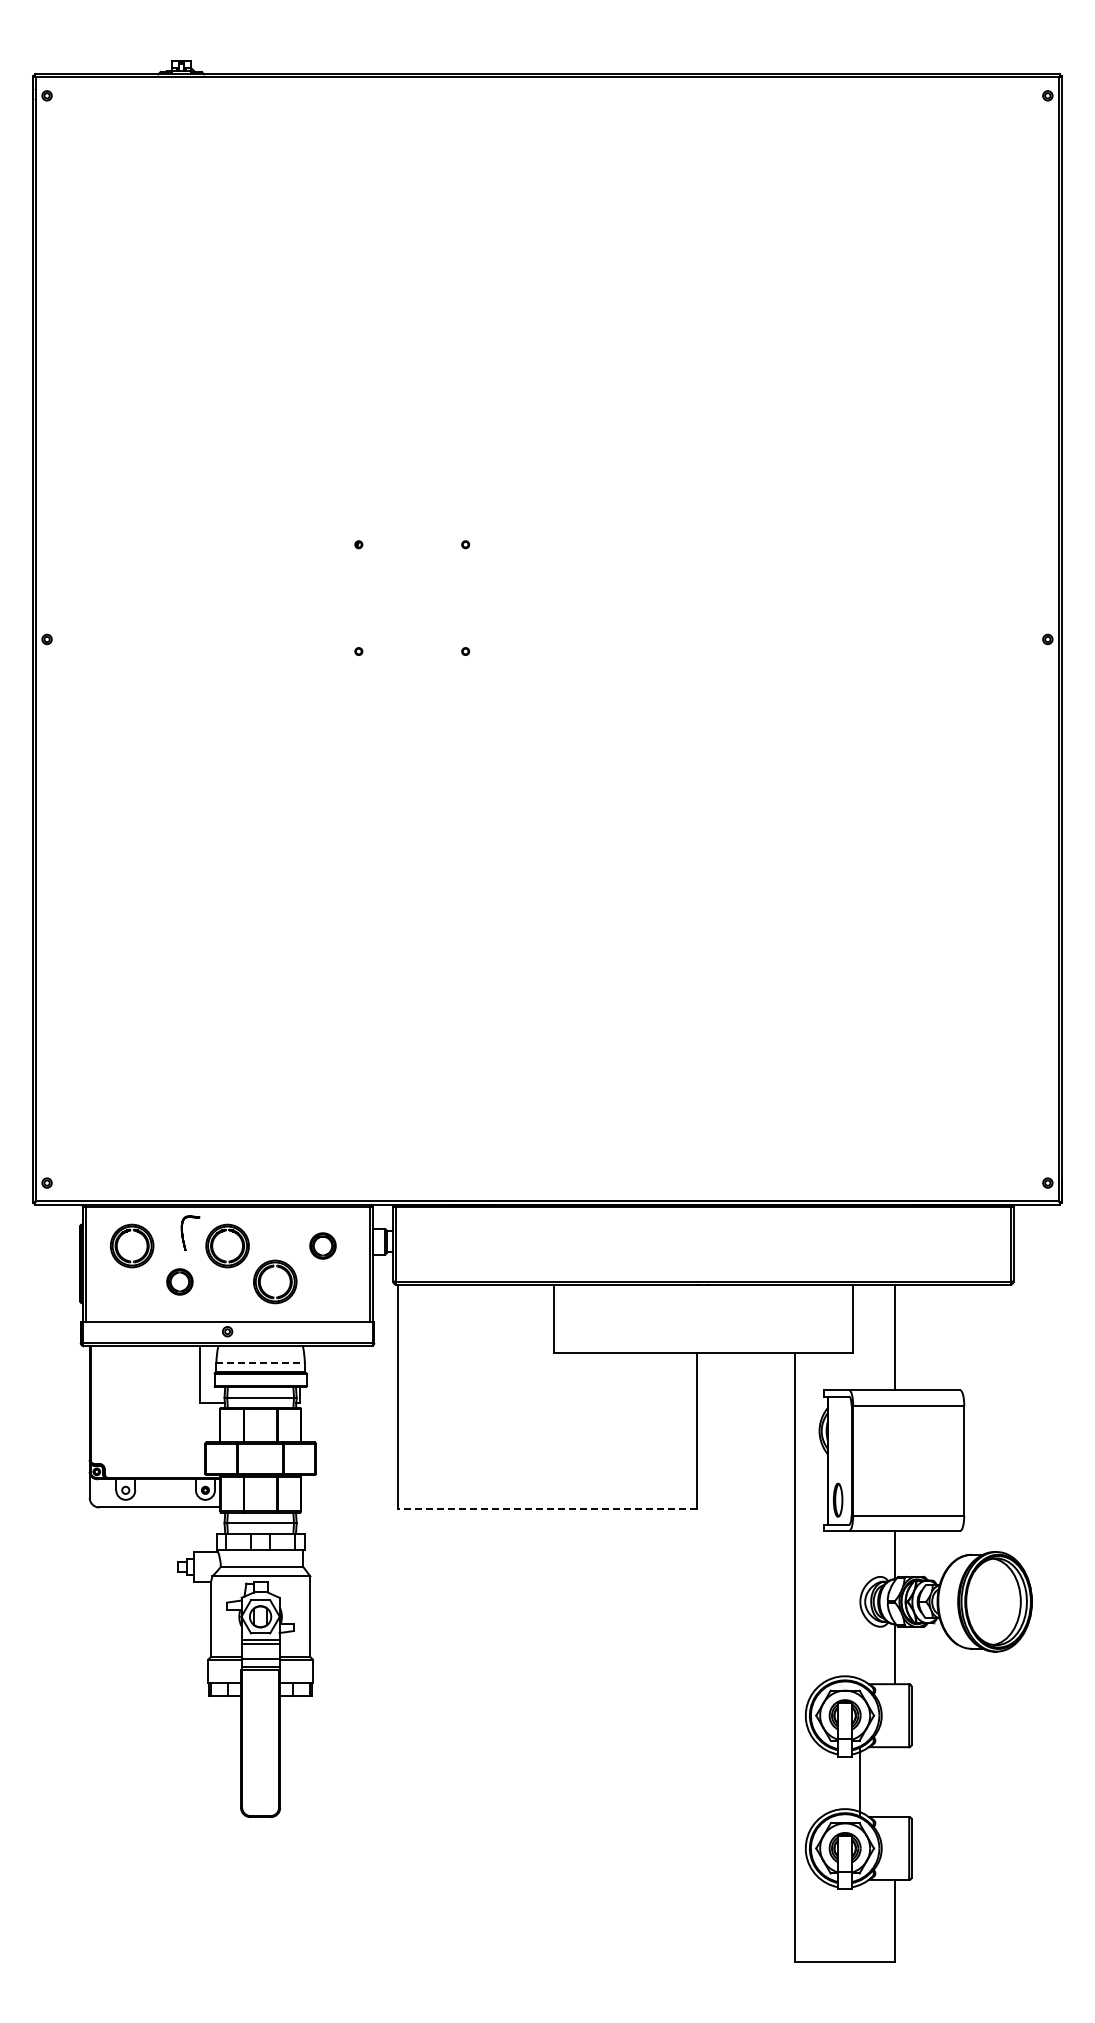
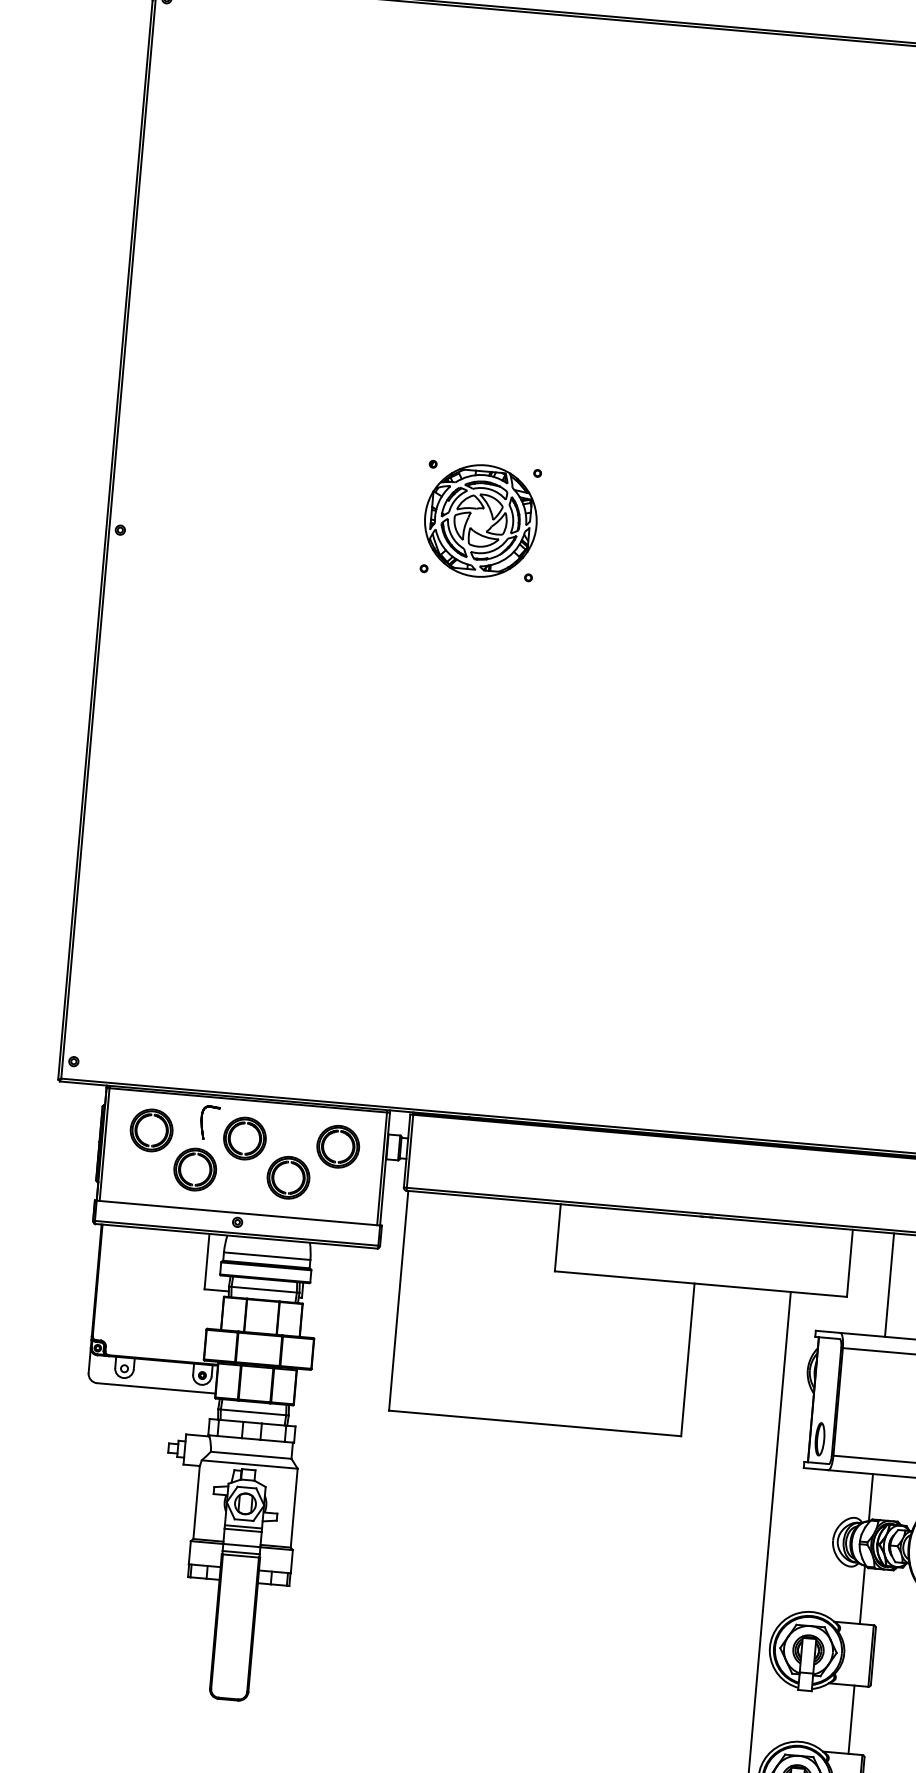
part: (411, 597) -> (480, 520), added
part: (322, 1245) -> (337, 1146), size x1.67
part: (179, 1281) -> (194, 1169), size x1.67
line: (261, 1363) -> (268, 1256), dashed -> solid
line: (546, 1509) -> (534, 1423), dashed -> solid
line: (859, 1781) -> (851, 1719), moved

